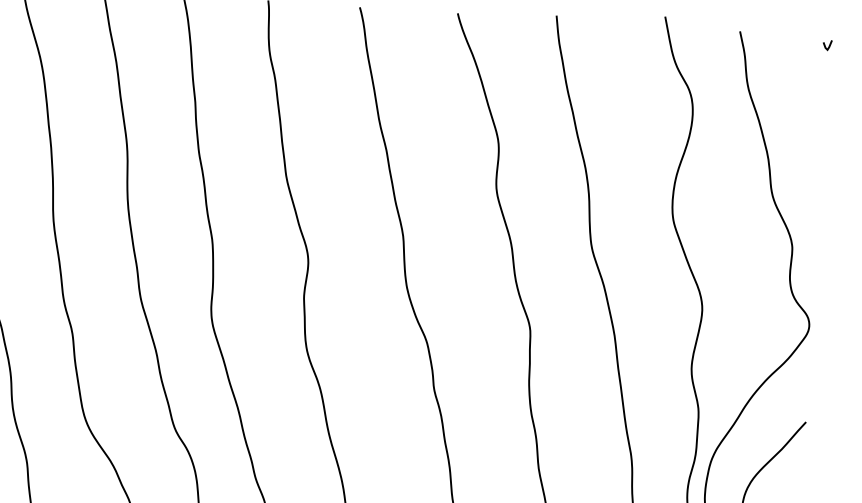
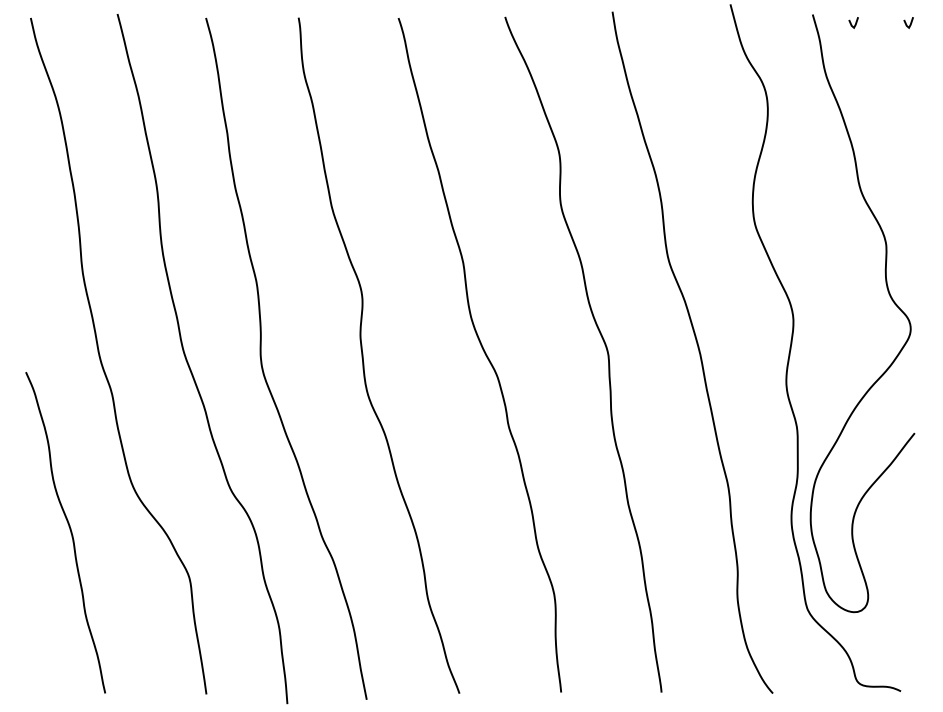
line: (775, 41) -> (851, 22), added

